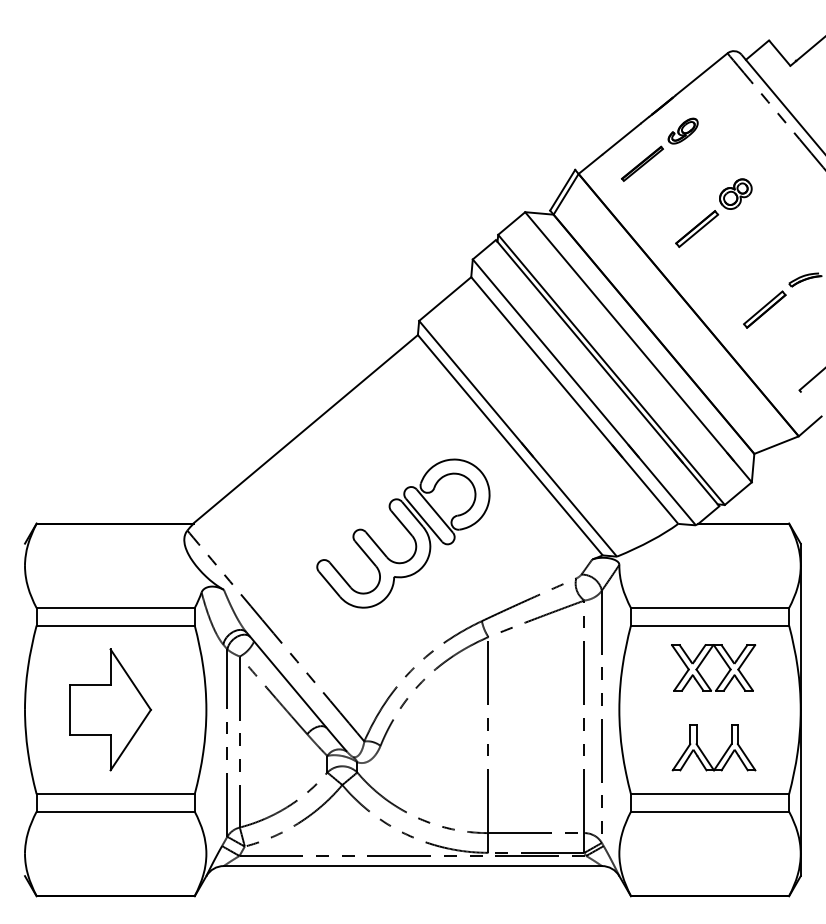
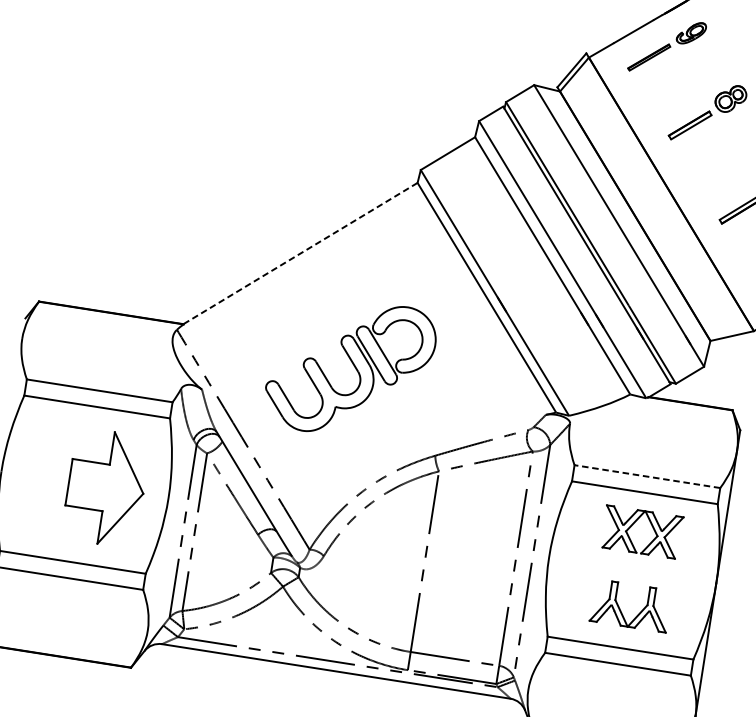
line: (305, 429) -> (300, 253), solid -> dashed
part: (403, 533) -> (350, 368), moved
line: (709, 608) -> (646, 476), solid -> dashed
part: (110, 709) -> (106, 487), moved

